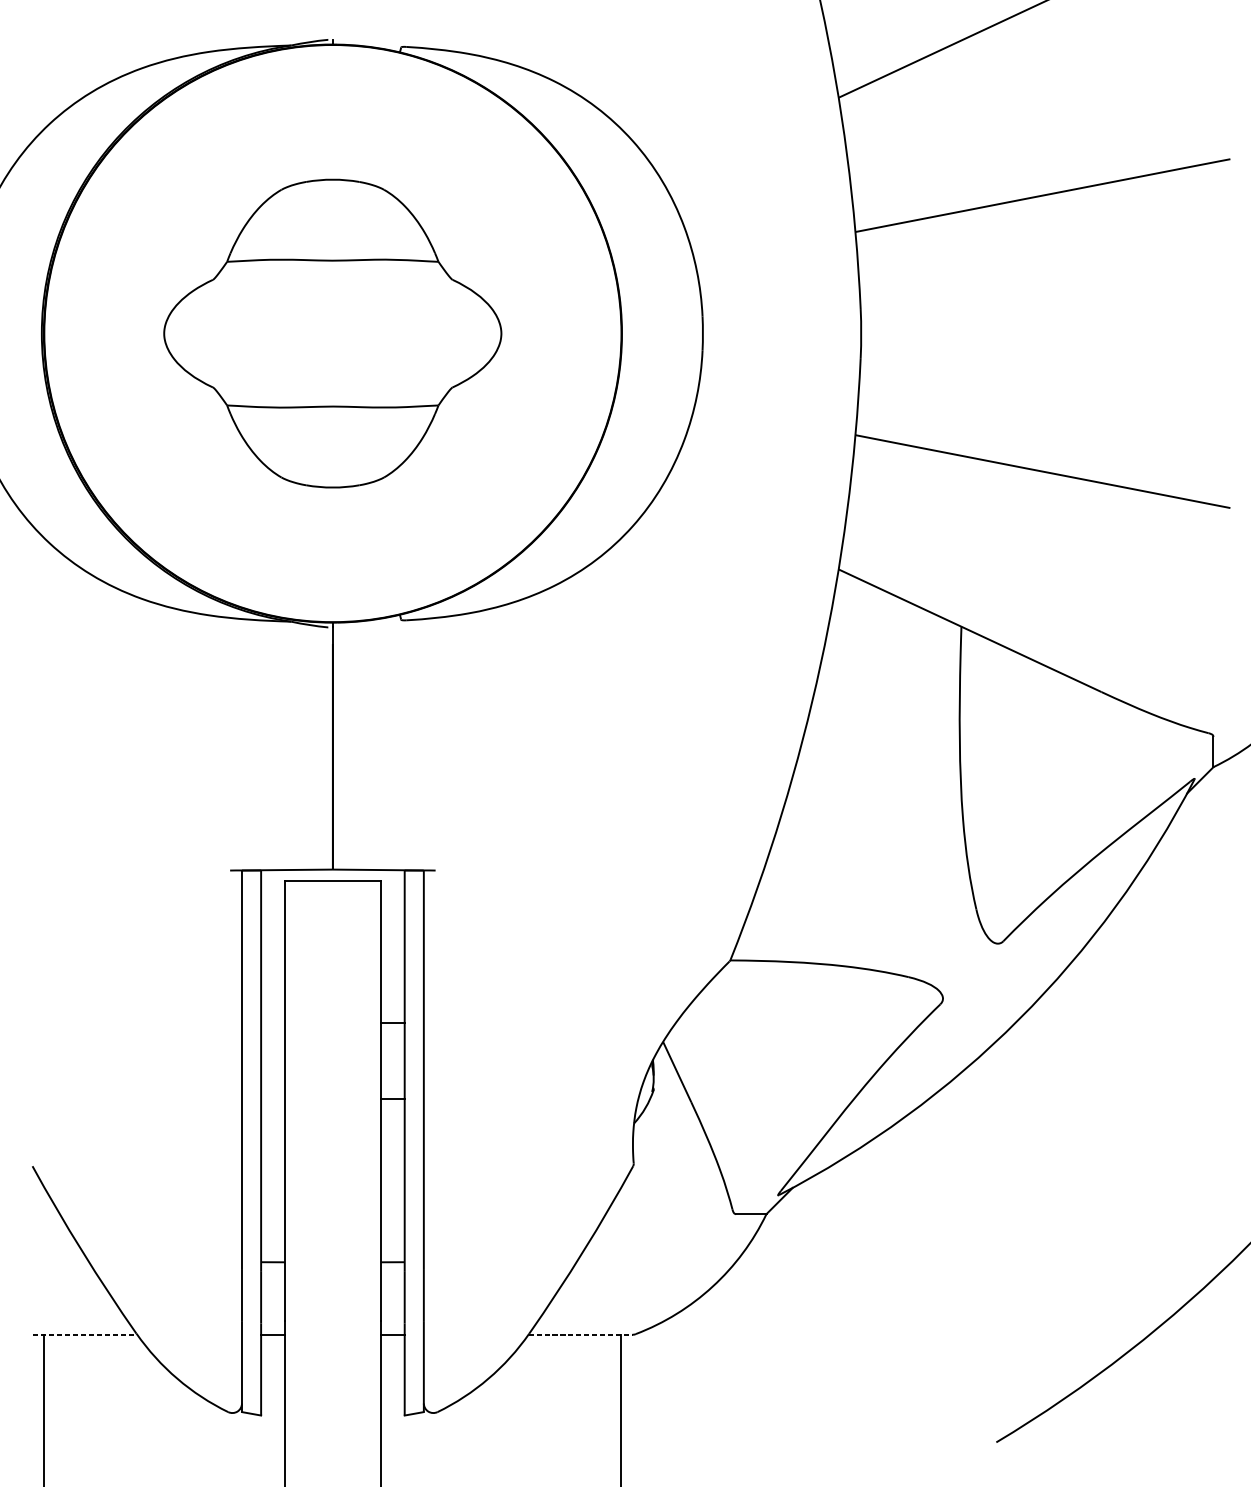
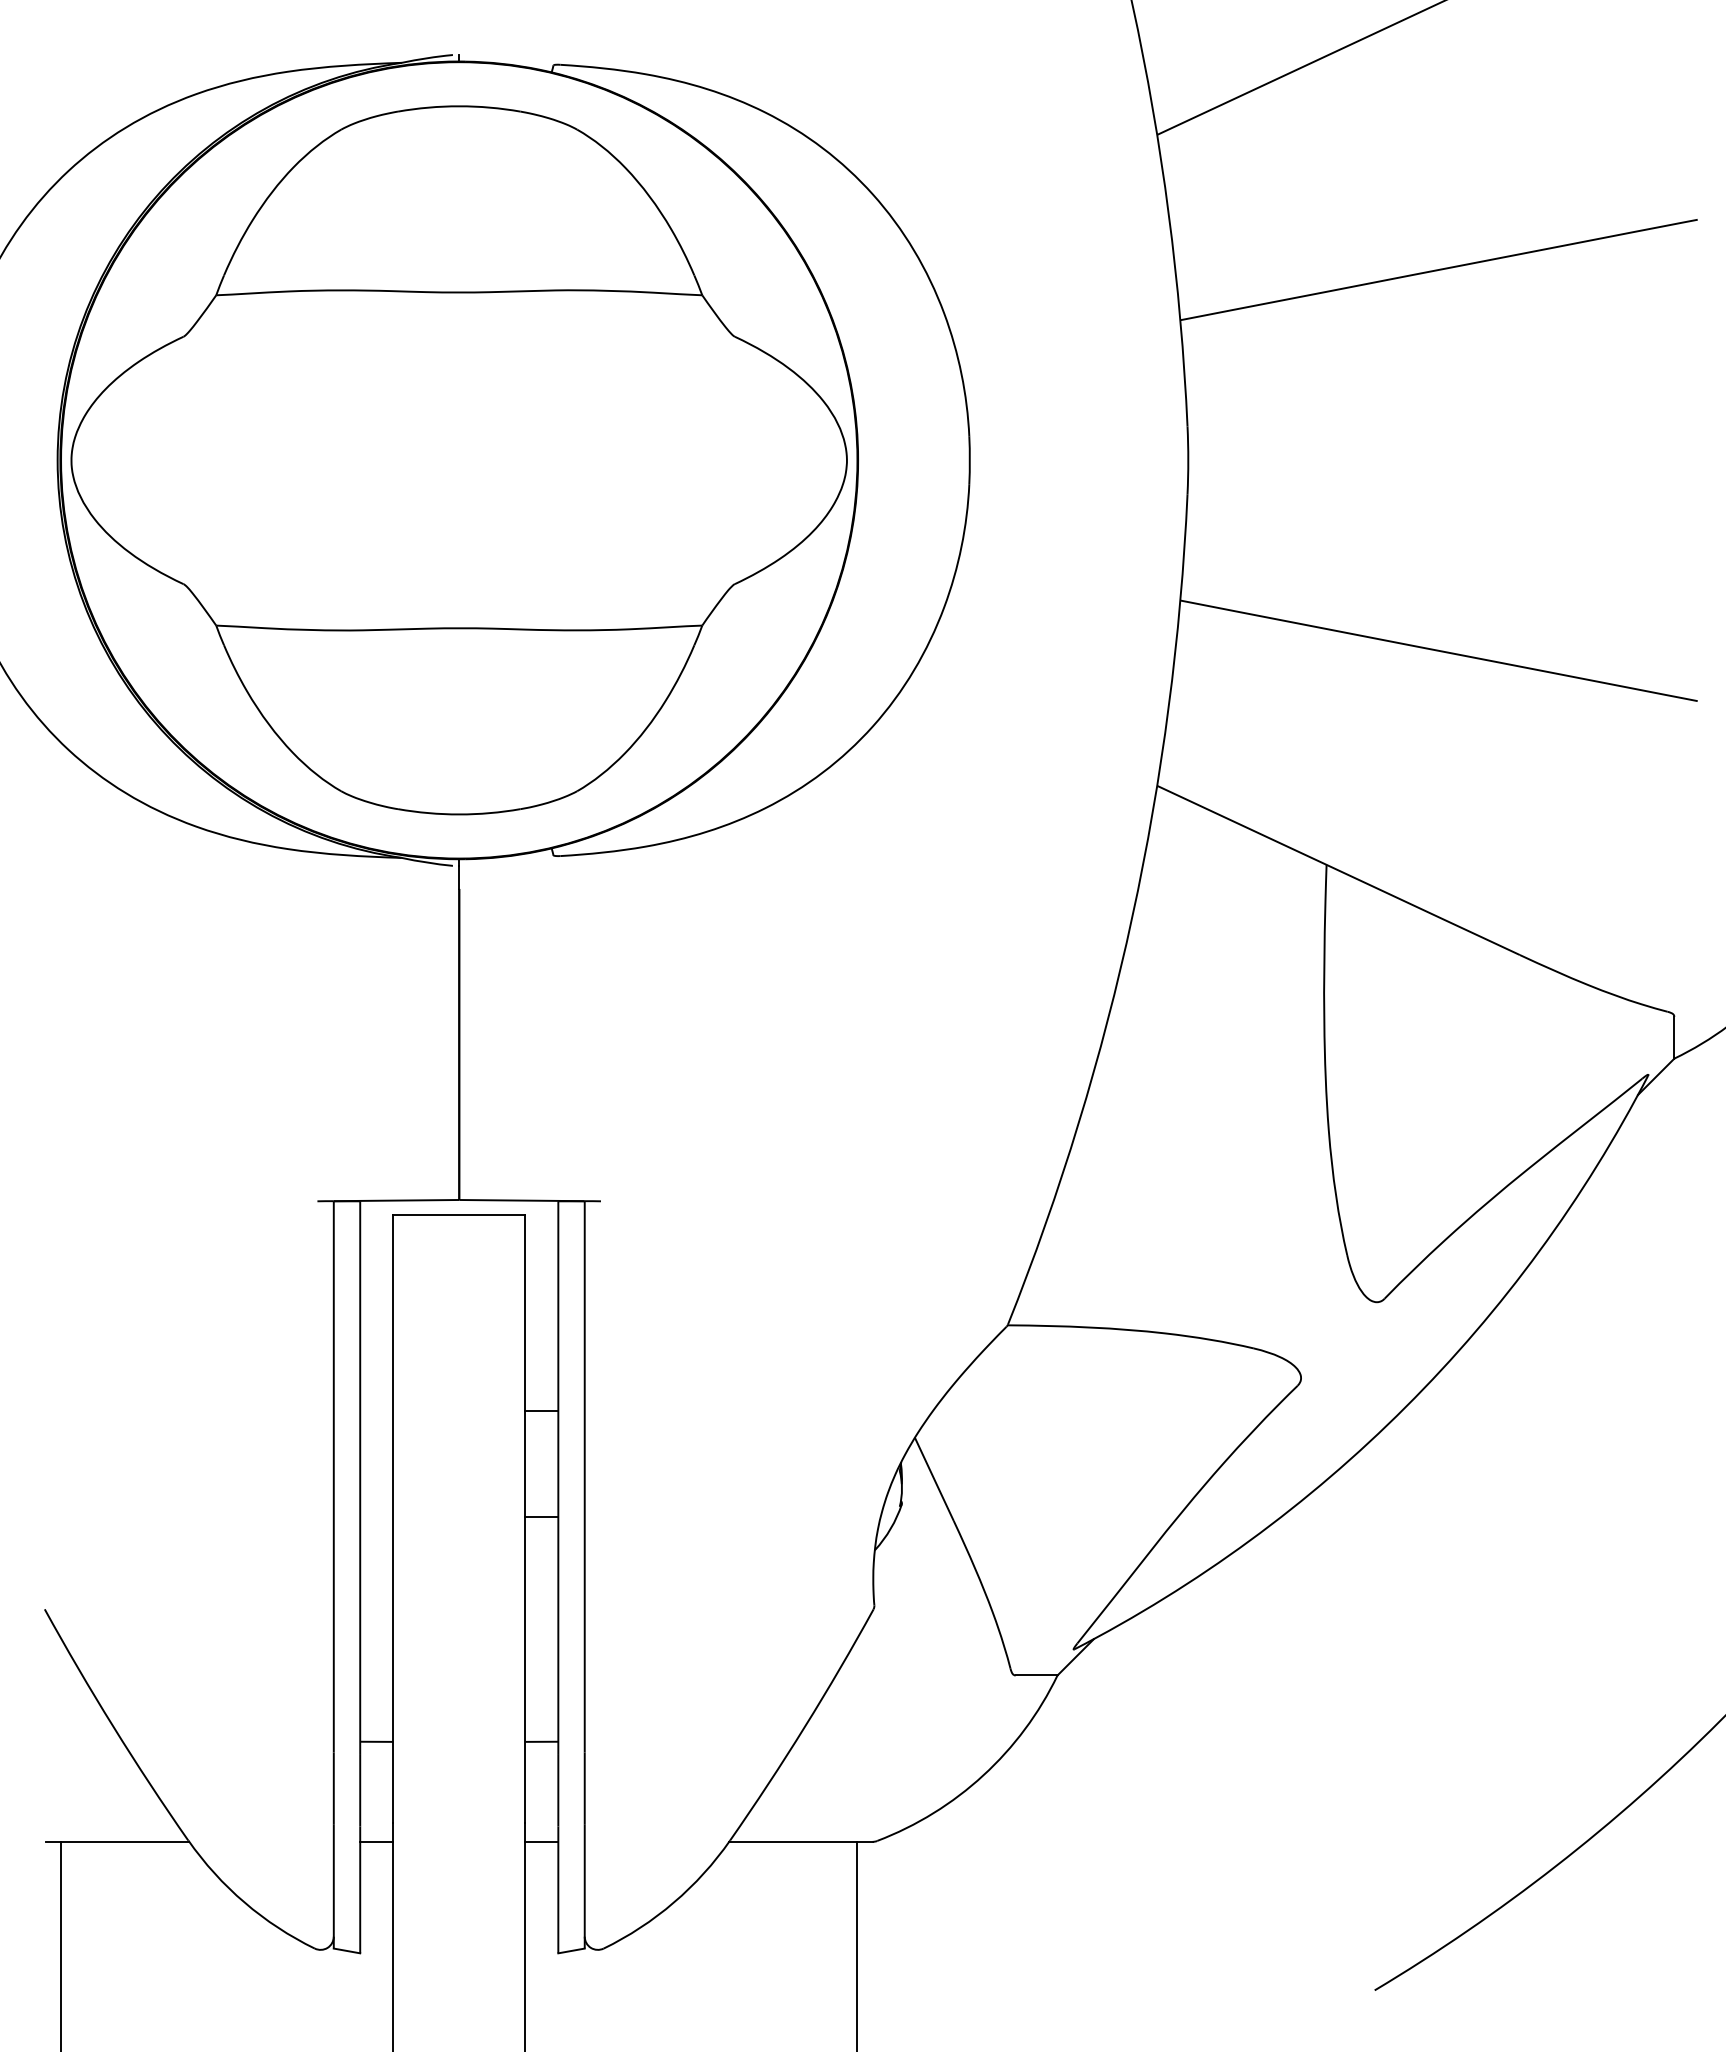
part: (332, 333) -> (458, 460), size x1.67
line: (85, 1334) -> (117, 1841), dashed -> solid
line: (580, 1334) -> (800, 1841), dashed -> solid

